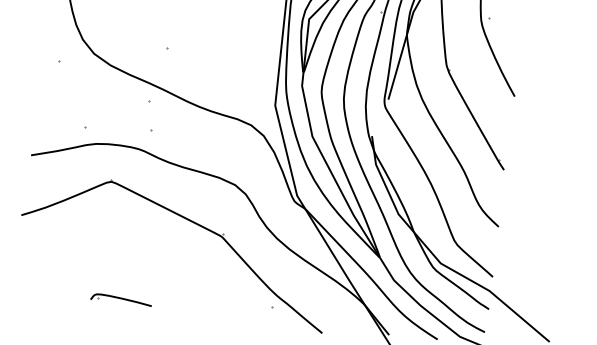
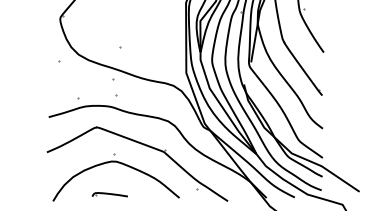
part: (141, 247) -> (118, 163), added

